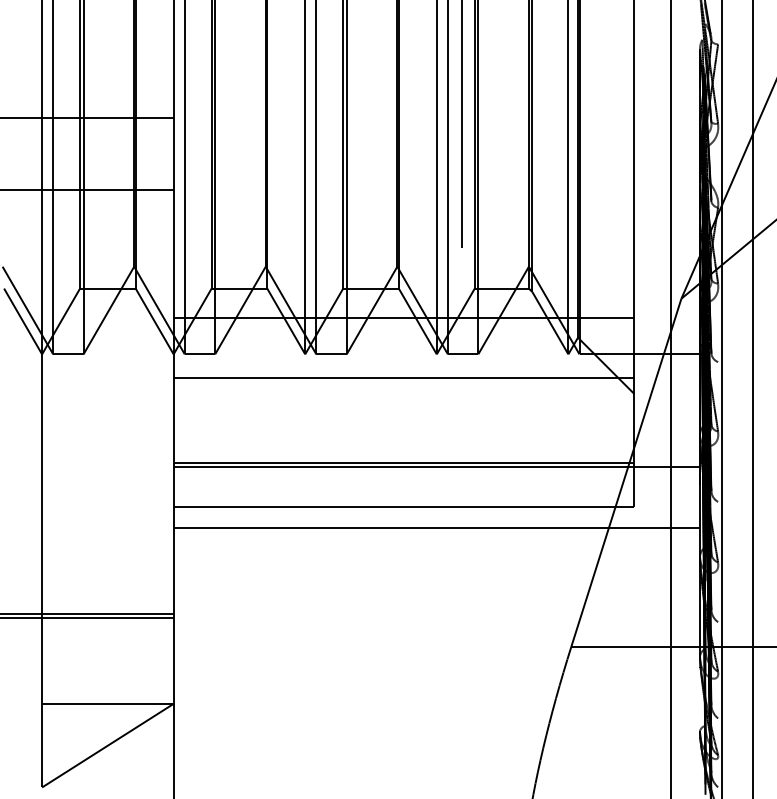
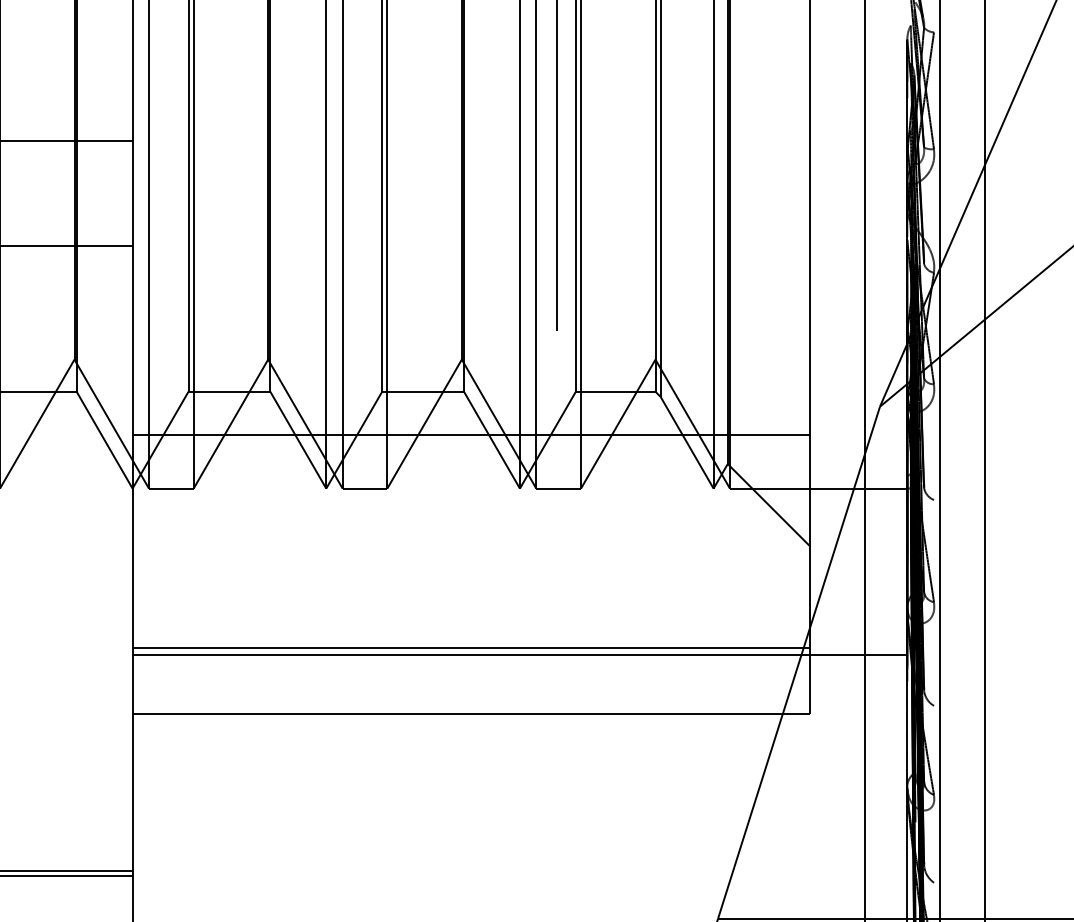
line: (403, 378) -> (470, 524), removed
line: (436, 528) -> (519, 744), removed

